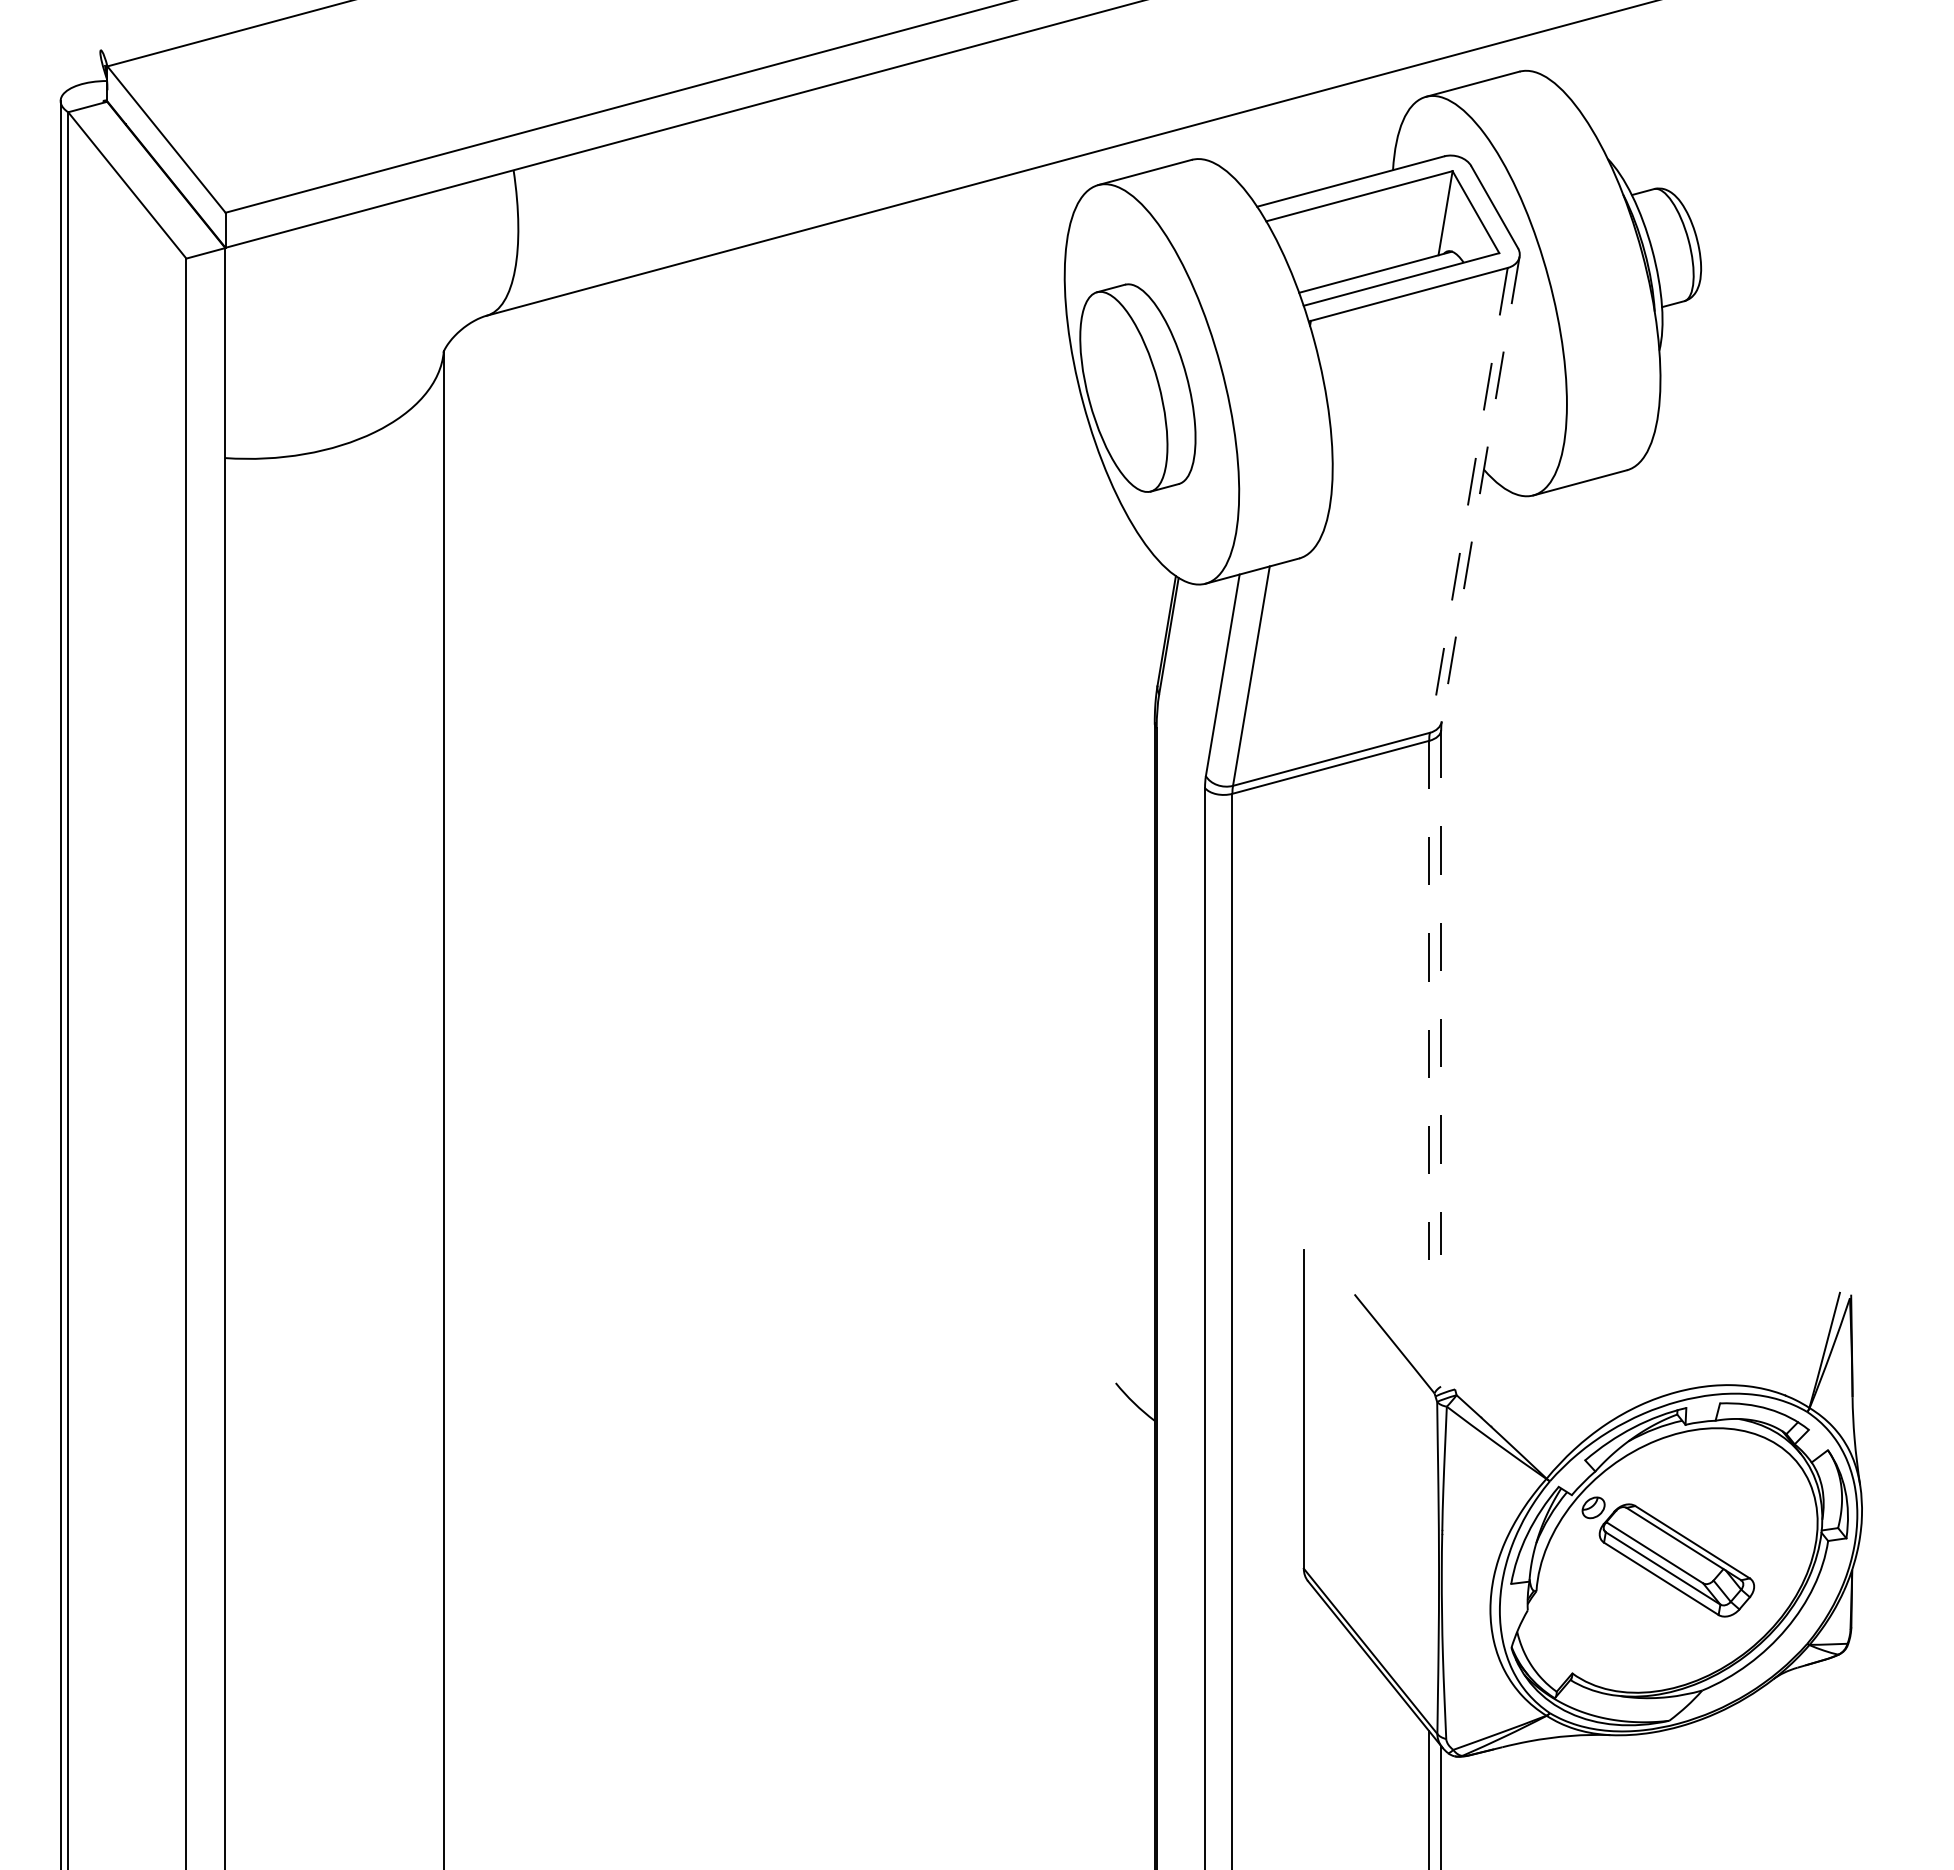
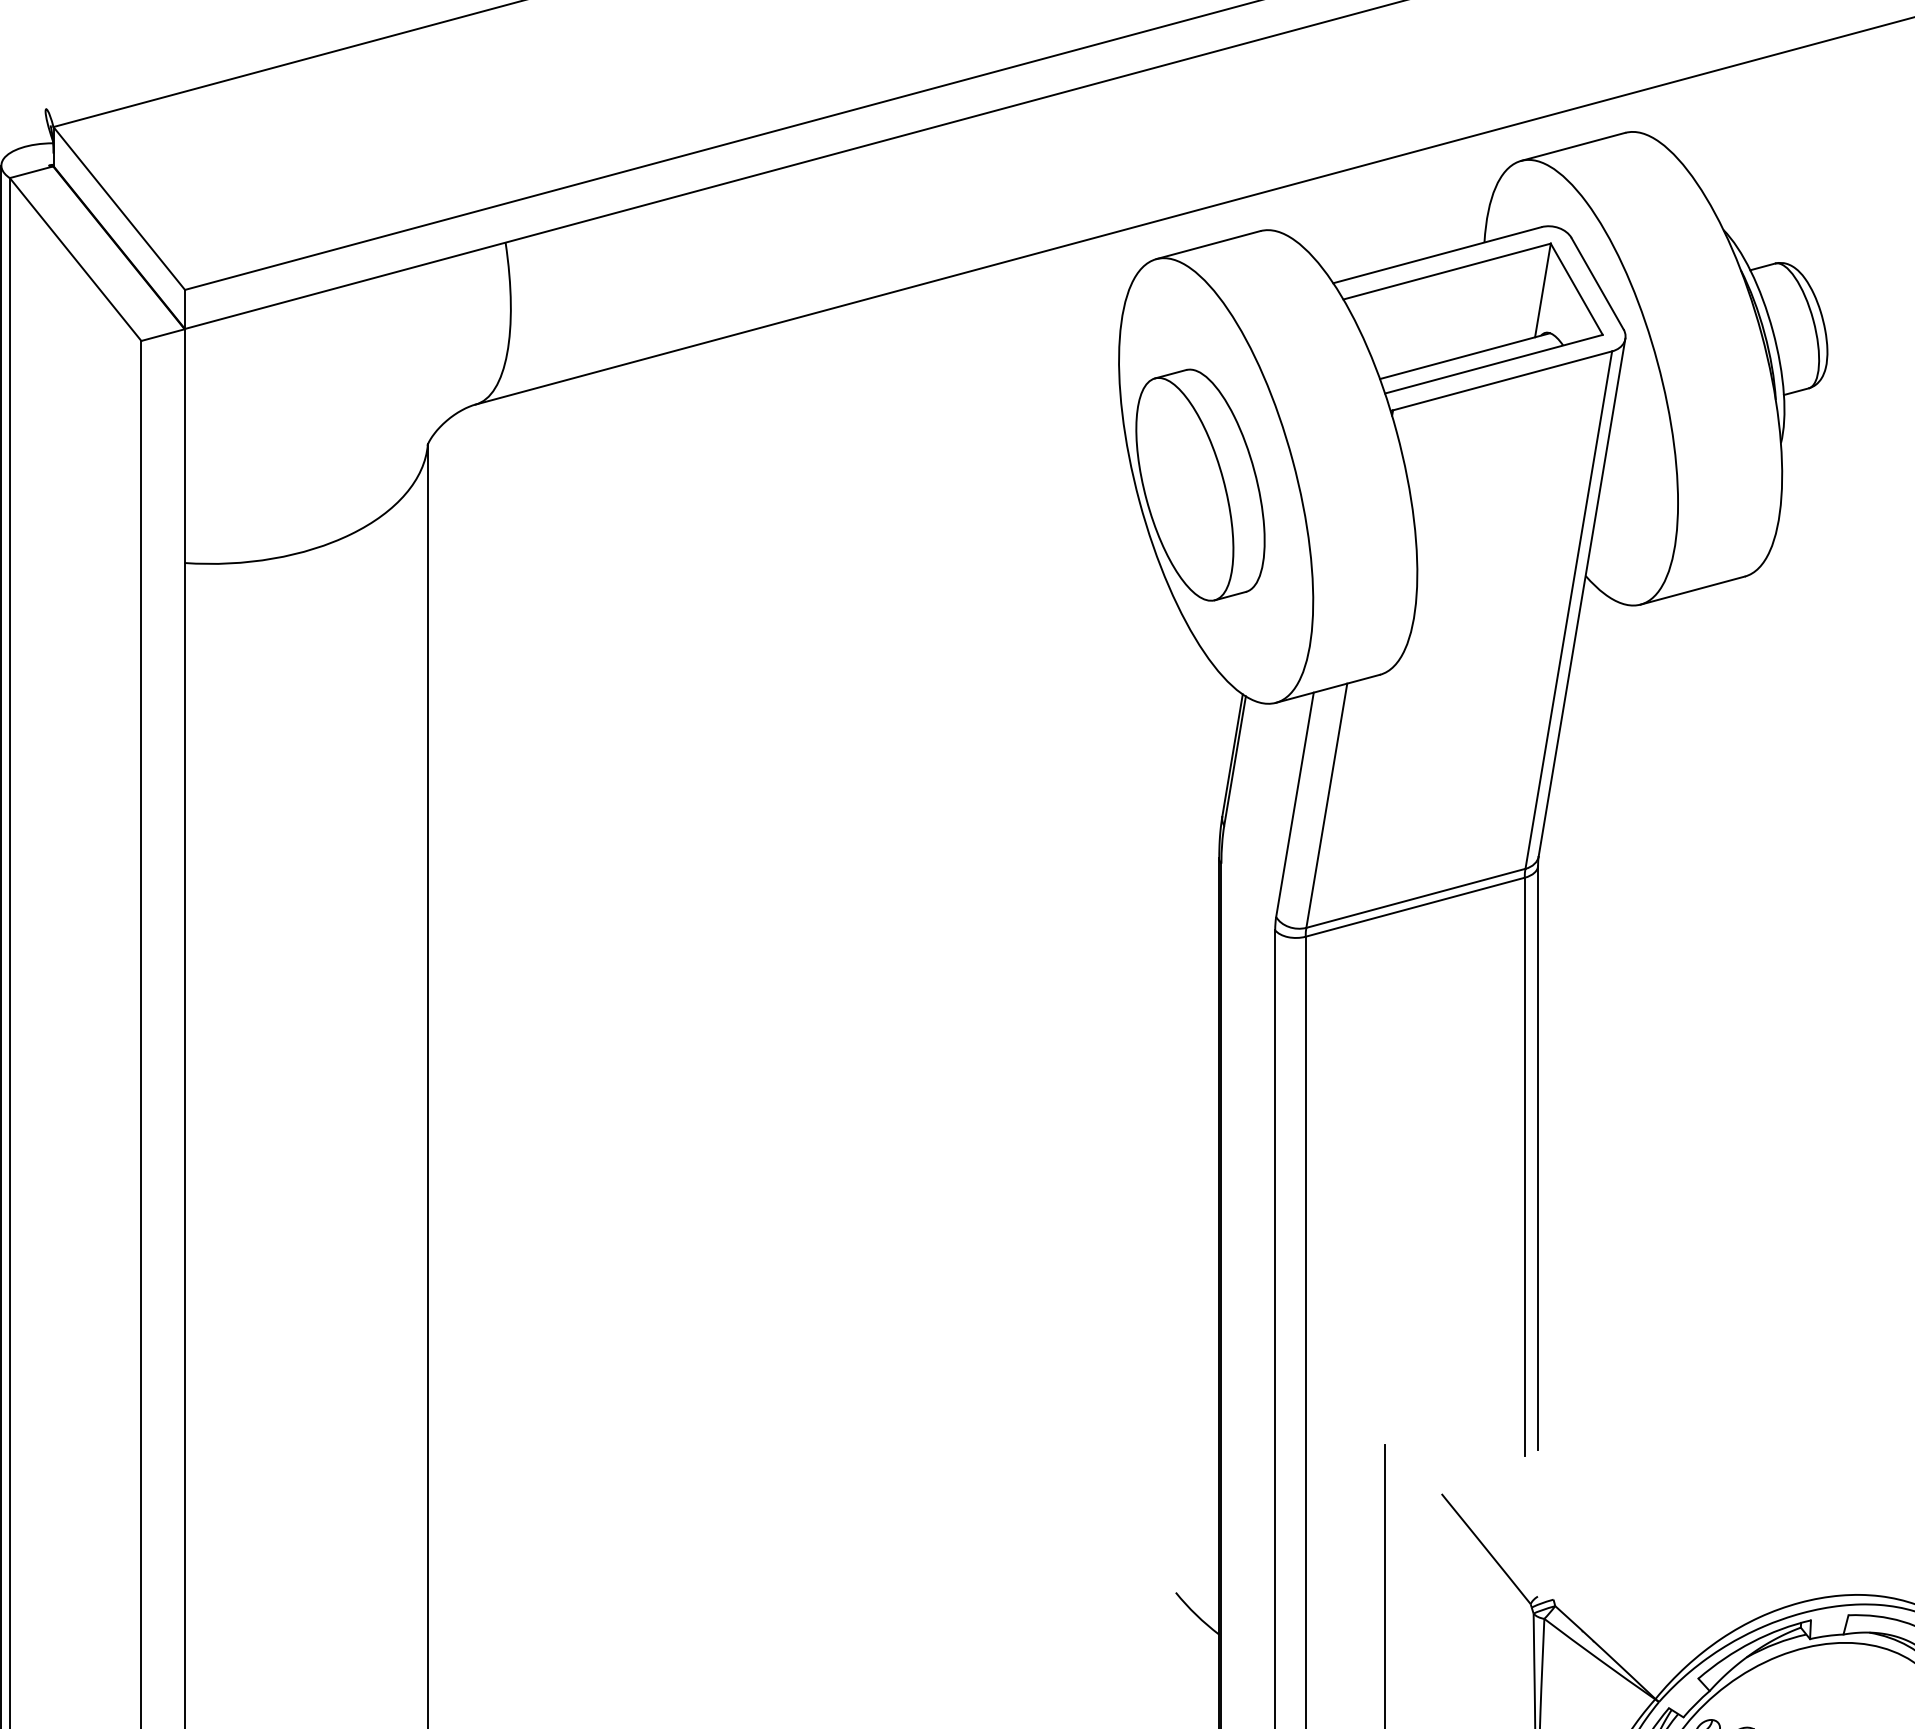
line: (1480, 489) -> (1581, 597), dashed -> solid
line: (1468, 500) -> (1568, 610), dashed -> solid
line: (1441, 992) -> (1538, 1157), dashed -> solid
line: (1429, 1000) -> (1525, 1166), dashed -> solid

